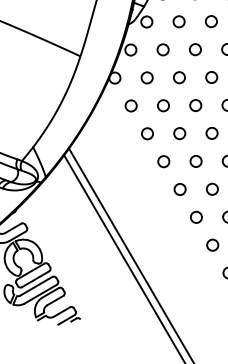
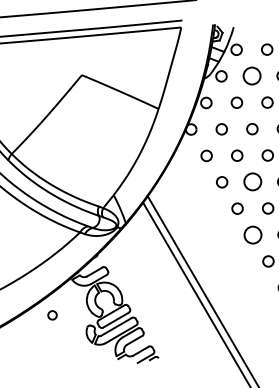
circle: (178, 22) -> (251, 76), size x1.6
circle: (179, 134) -> (252, 182), size x1.6
circle: (179, 188) -> (252, 234), size x1.6

